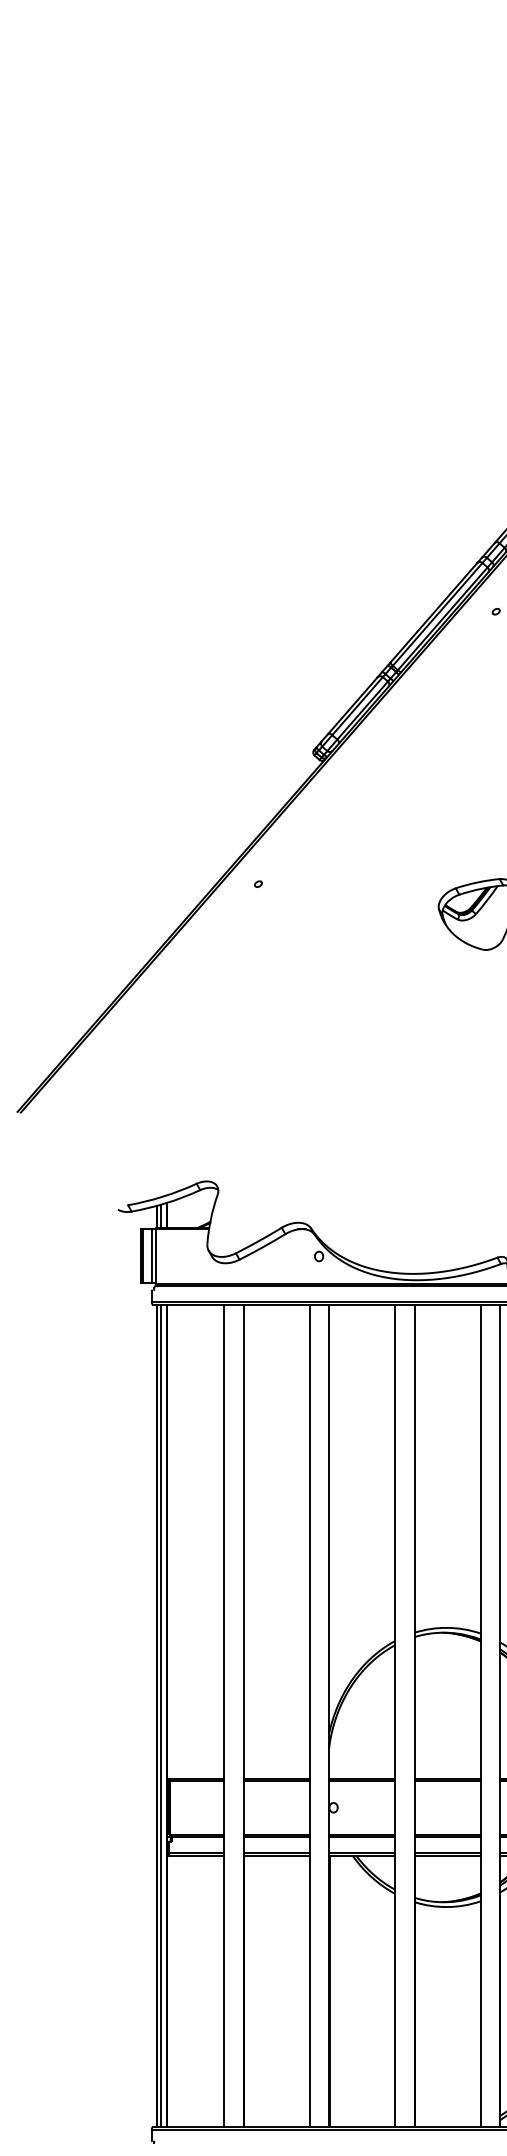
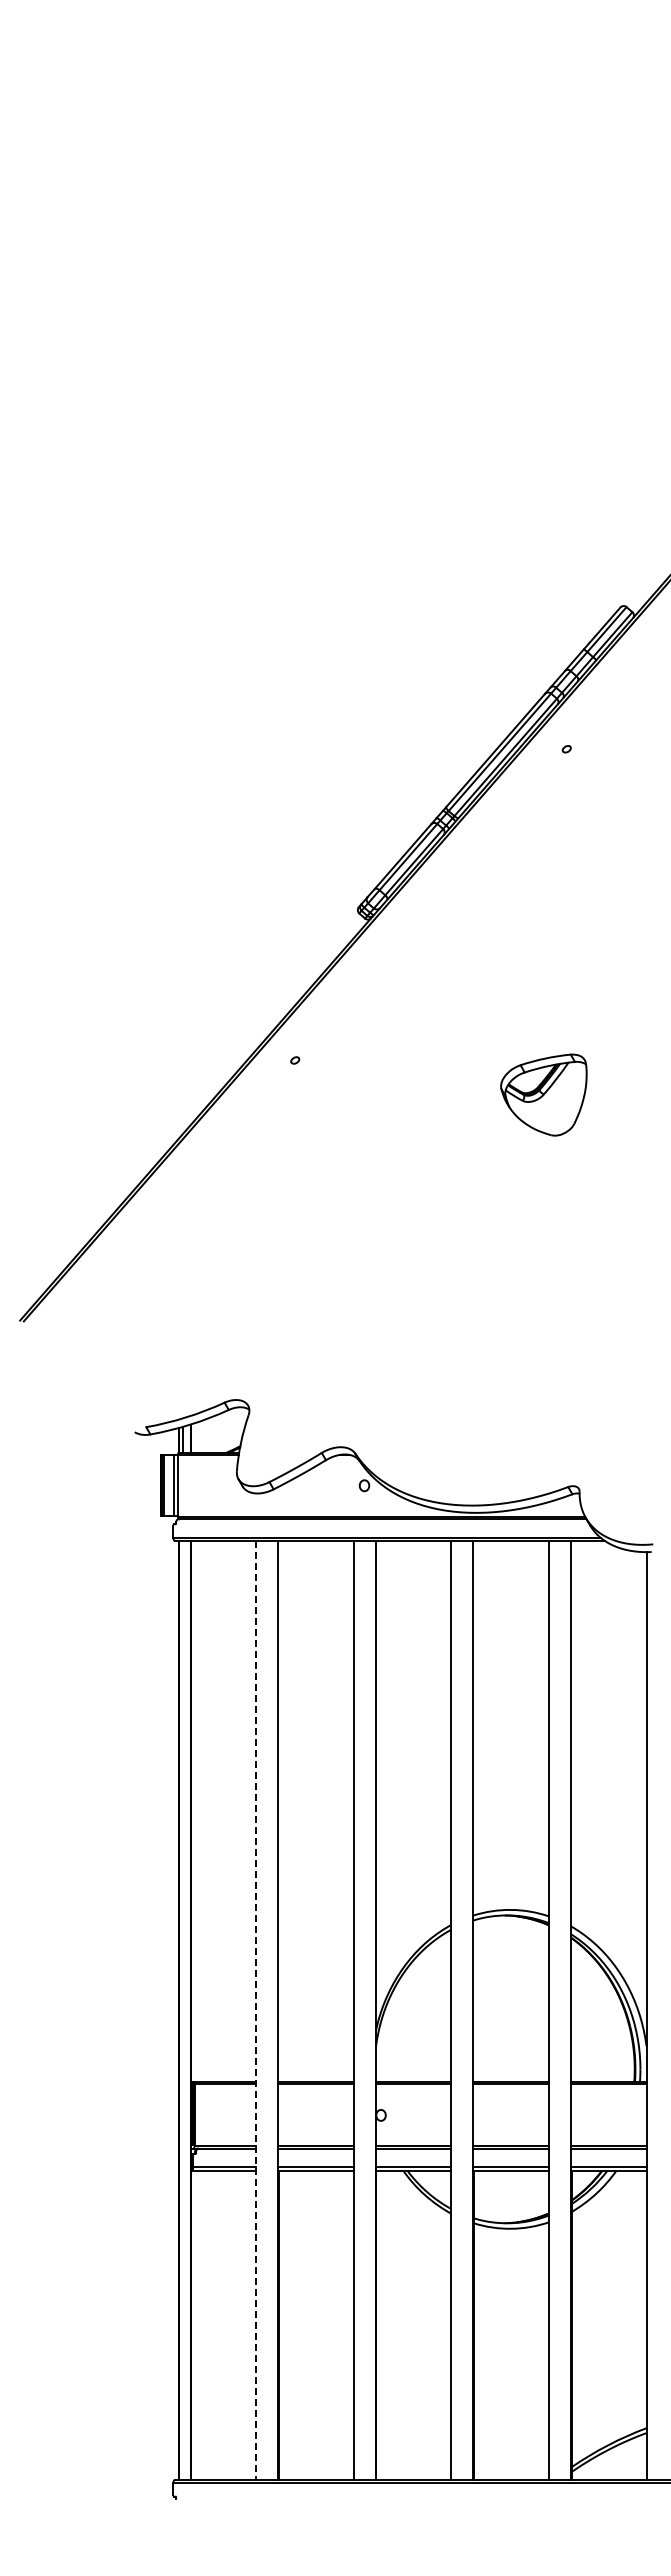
line: (160, 1715) -> (183, 2010), removed
line: (224, 1715) -> (256, 2010), solid -> dashed

